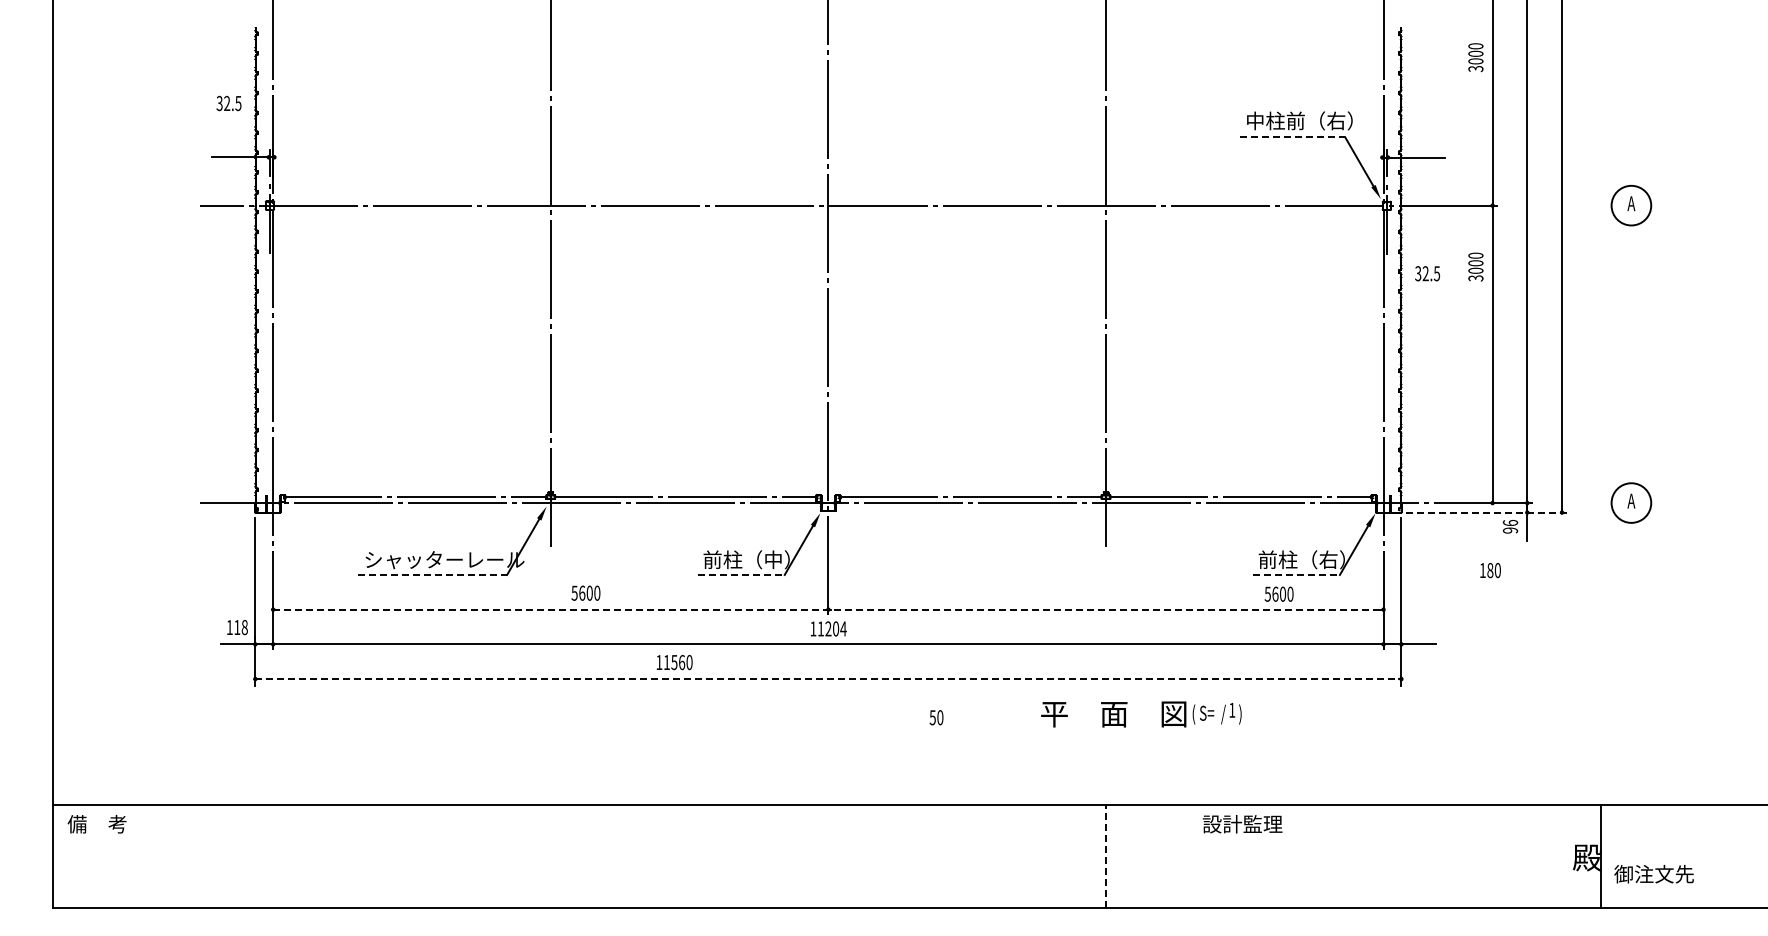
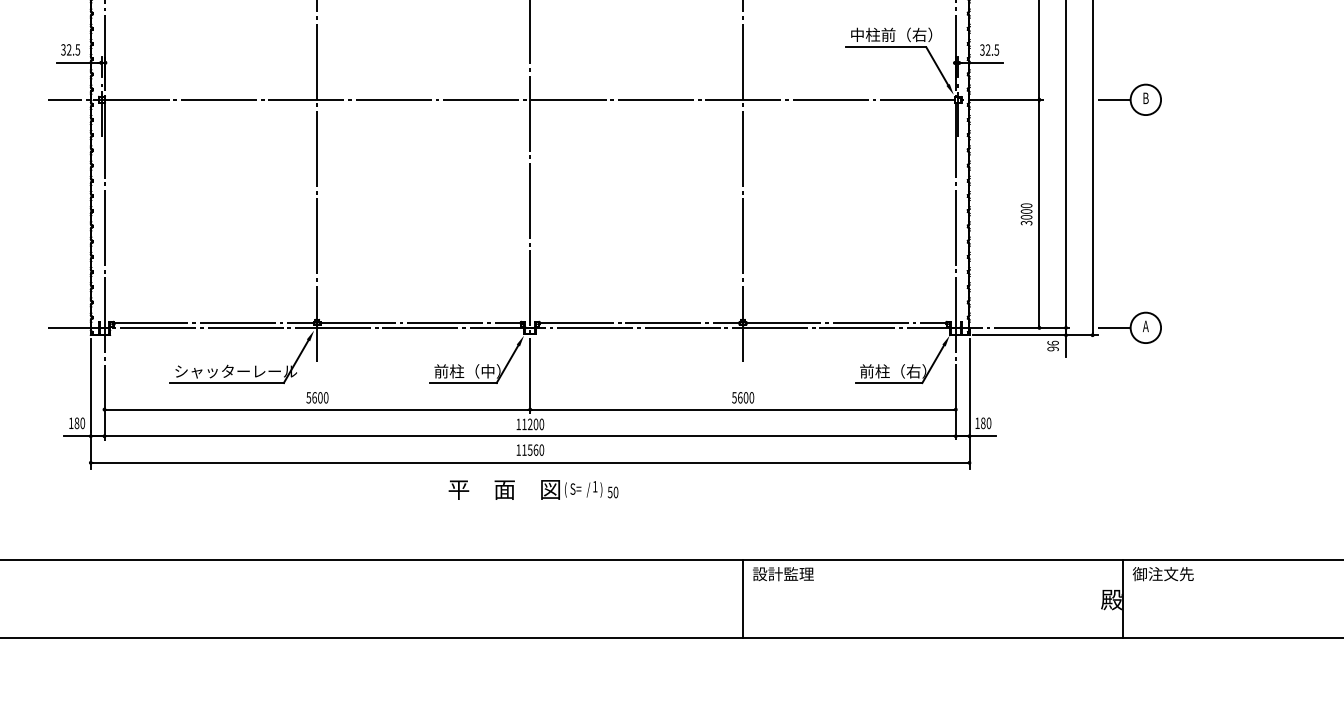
text: (228, 103) -> (70, 49), moved
line: (1292, 137) -> (886, 47), dashed -> solid
text: (1631, 203) -> (1145, 98), A -> B
line: (1590, 205) -> (1114, 99), added
text: (1475, 266) -> (1026, 213), moved
text: (1427, 273) -> (989, 49), moved
line: (1590, 503) -> (1114, 328), added
line: (1487, 512) -> (1035, 335), dashed -> solid
text: (1490, 570) -> (983, 423), moved
line: (433, 574) -> (227, 382), dashed -> solid
line: (741, 574) -> (463, 382), dashed -> solid
line: (1296, 574) -> (889, 382), dashed -> solid
text: (585, 592) -> (317, 397), moved
text: (1278, 593) -> (742, 397), moved
line: (828, 609) -> (530, 409), dashed -> solid
text: (240, 627) -> (79, 423), 118 -> 180
text: (843, 628) -> (541, 424), 11204 -> 11200
text: (674, 662) -> (530, 450), moved
line: (828, 679) -> (530, 463), dashed -> solid
text: (1141, 714) -> (525, 490), moved
text: (1242, 824) -> (783, 574), moved
line: (1105, 856) -> (742, 598), dashed -> solid
text: (1653, 874) -> (1162, 574), moved

